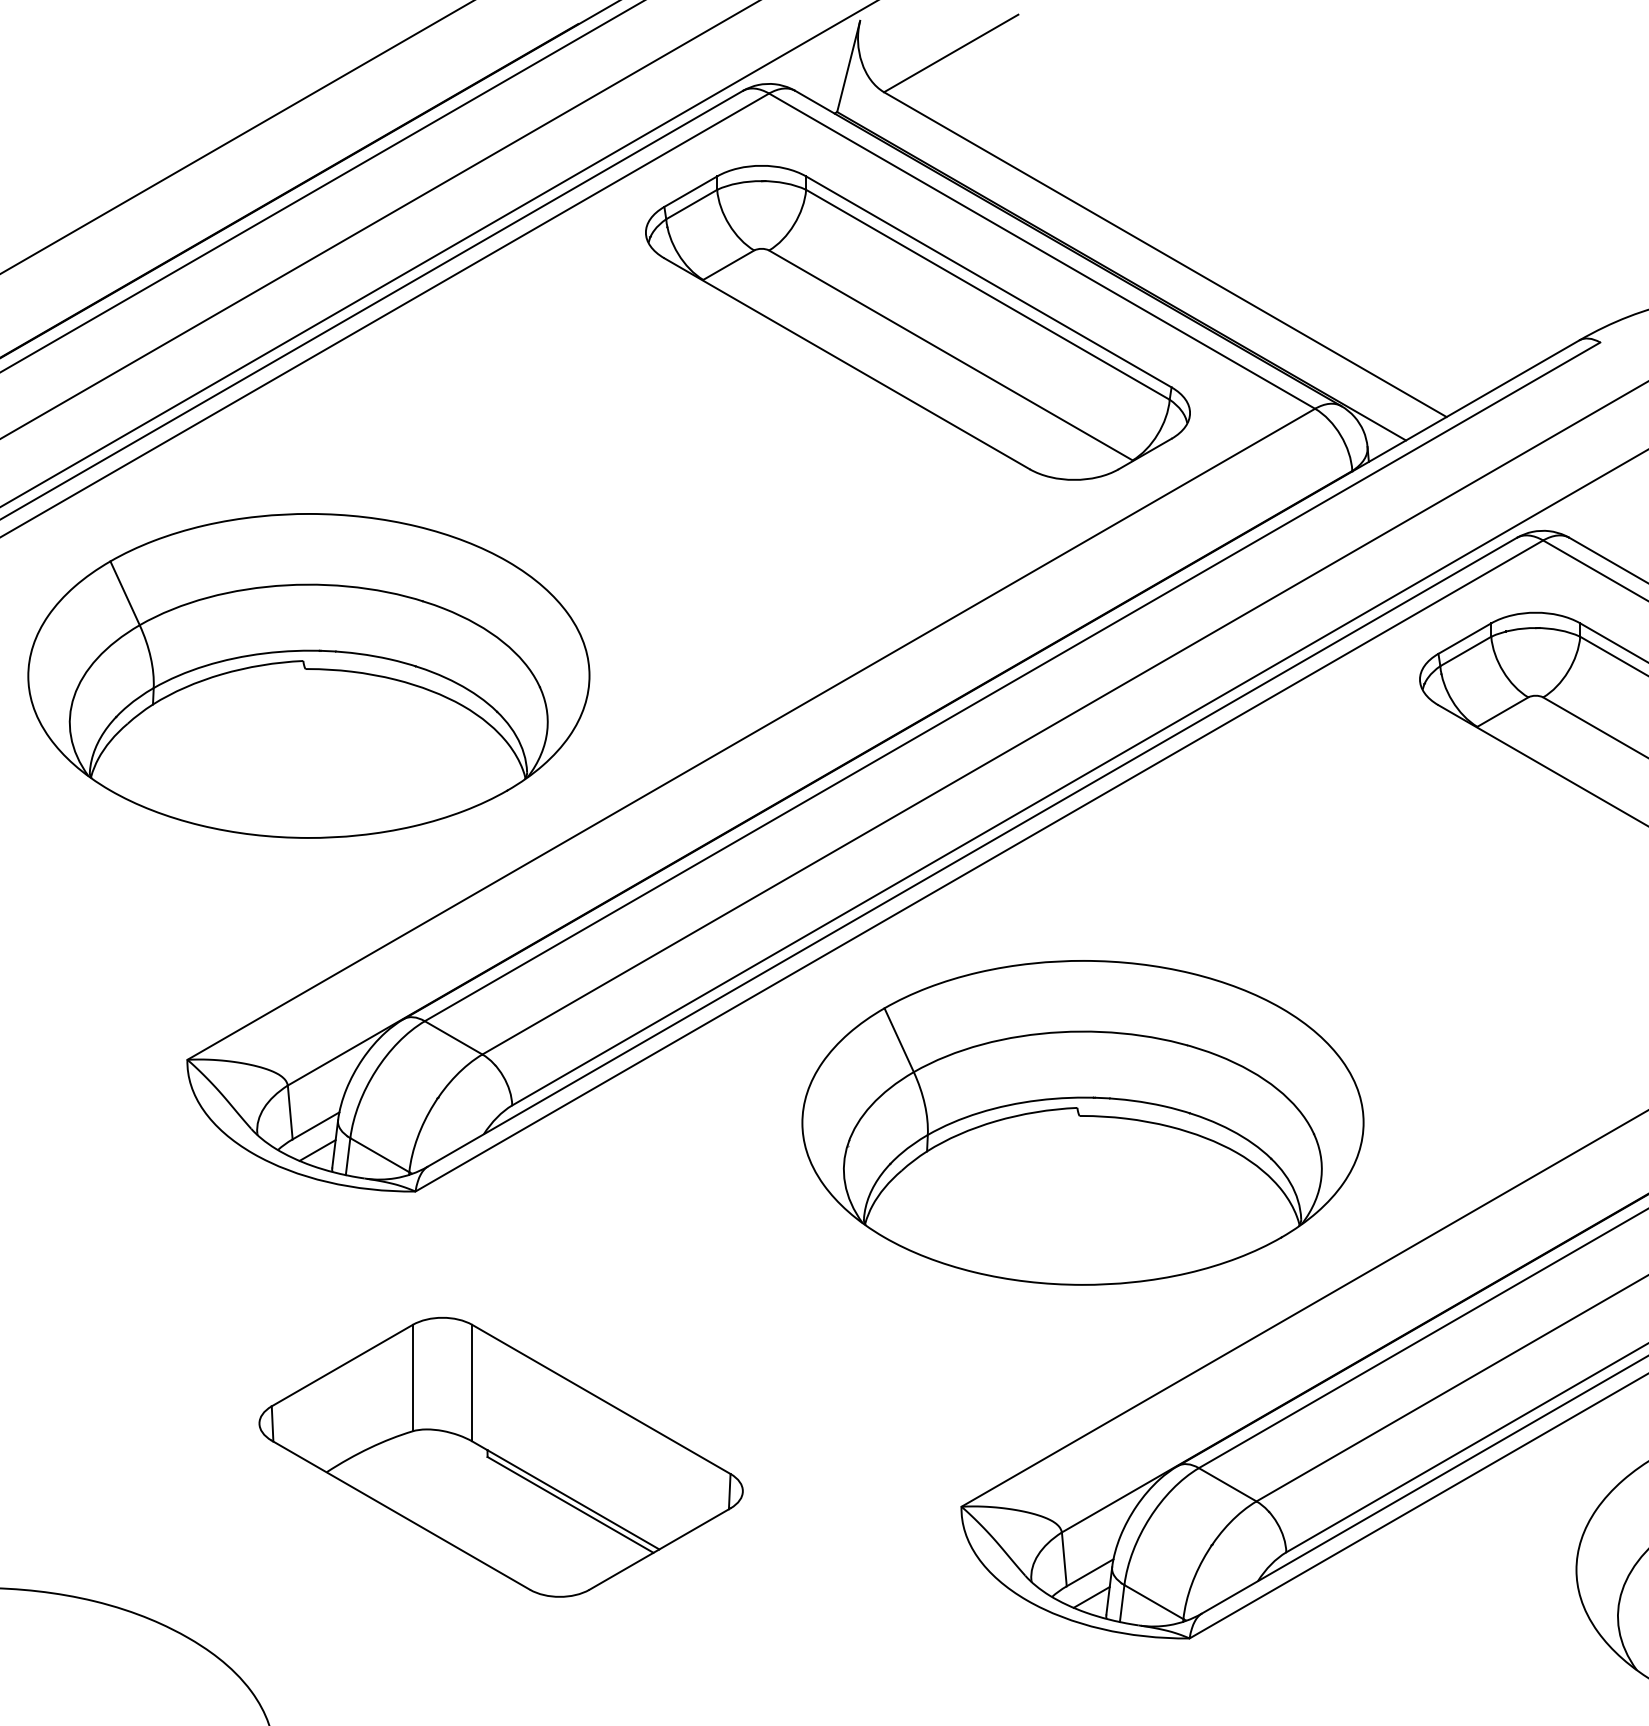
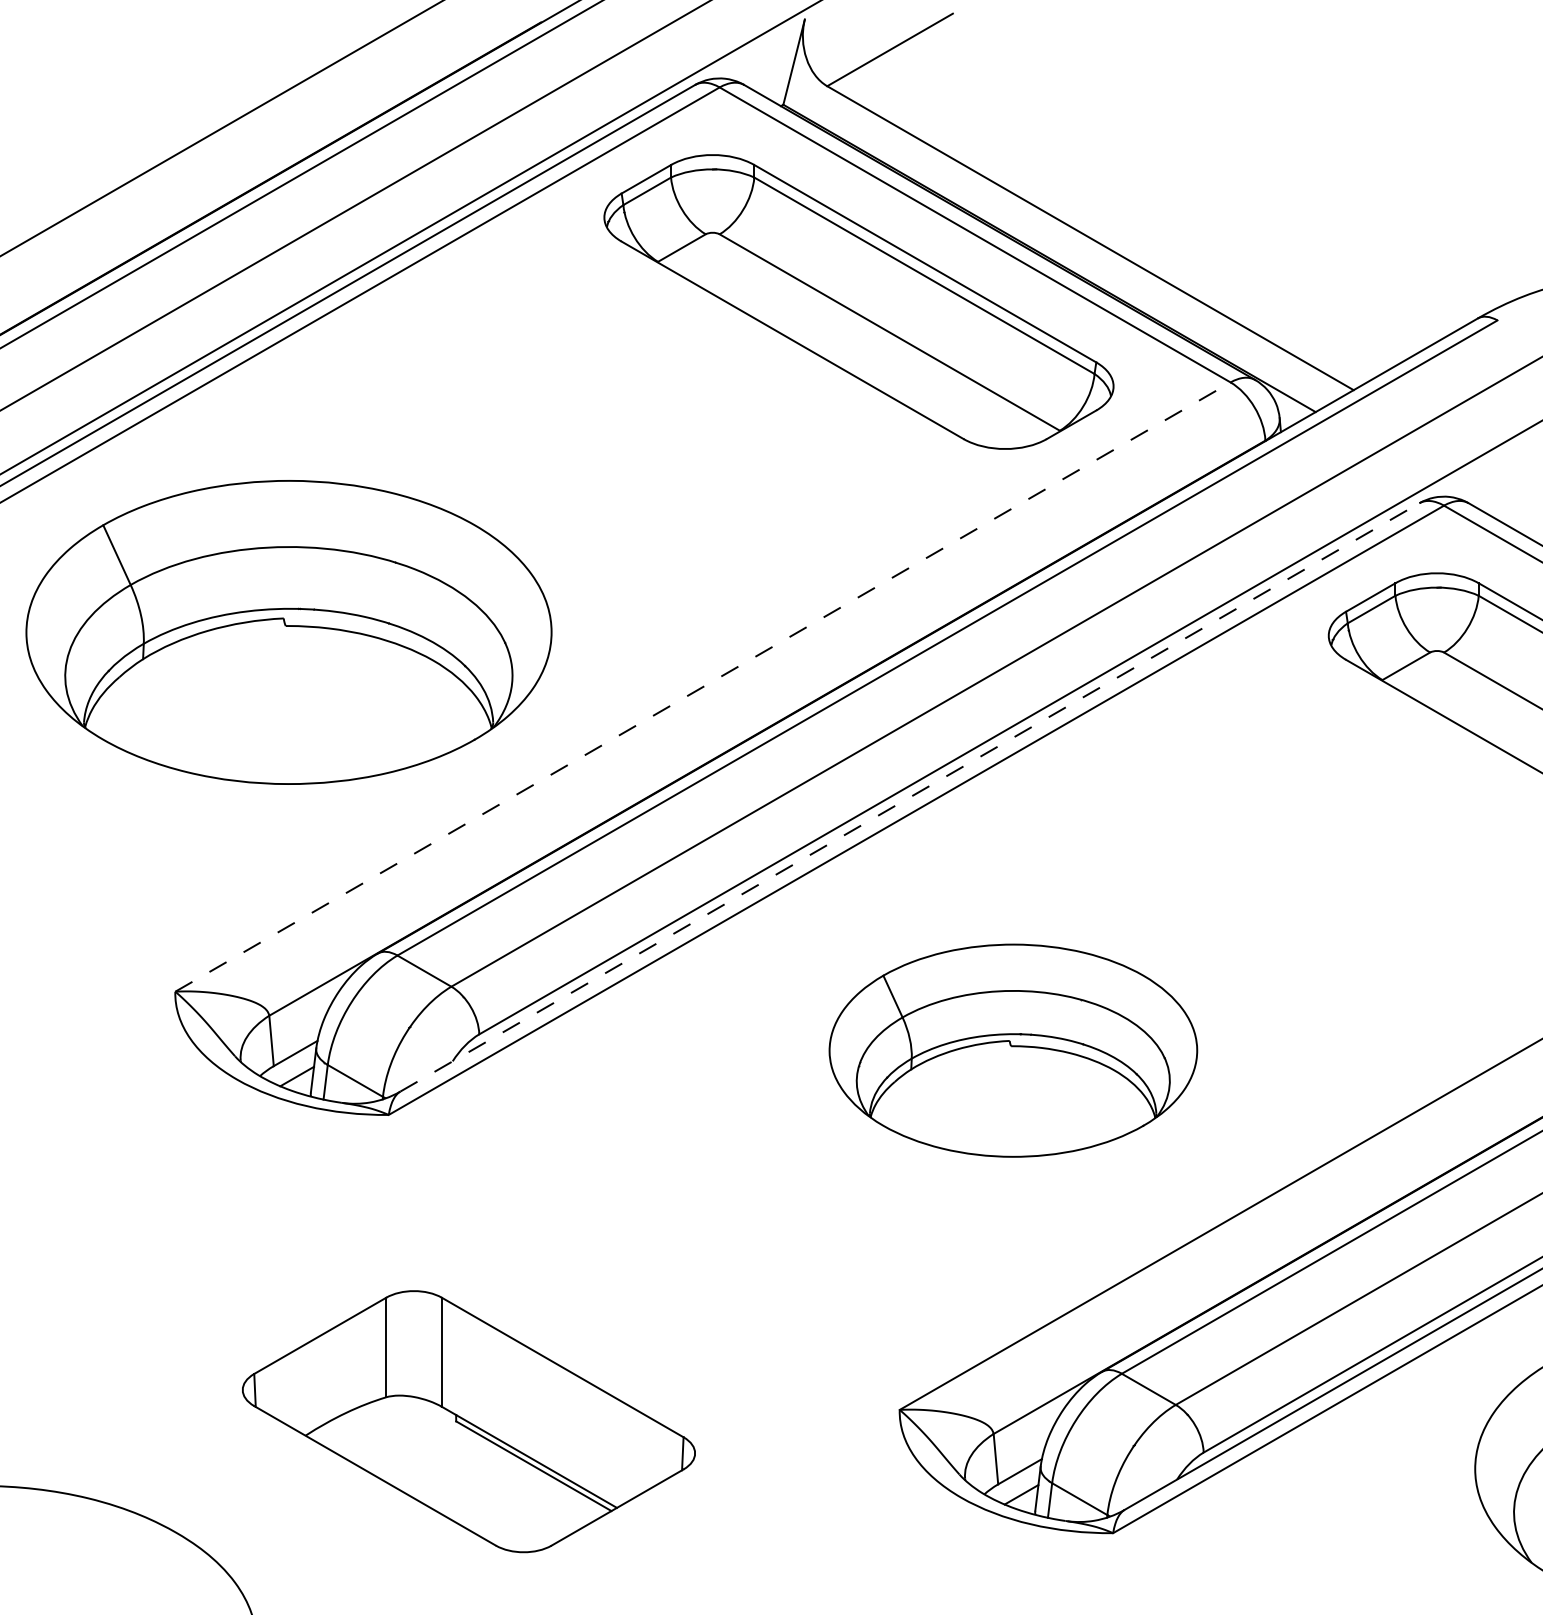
line: (751, 734) -> (703, 687), solid -> dashed
line: (972, 852) -> (909, 797), solid -> dashed
part: (1082, 1122) -> (1012, 1050), size x0.7
part: (500, 1457) -> (468, 1421), moved

